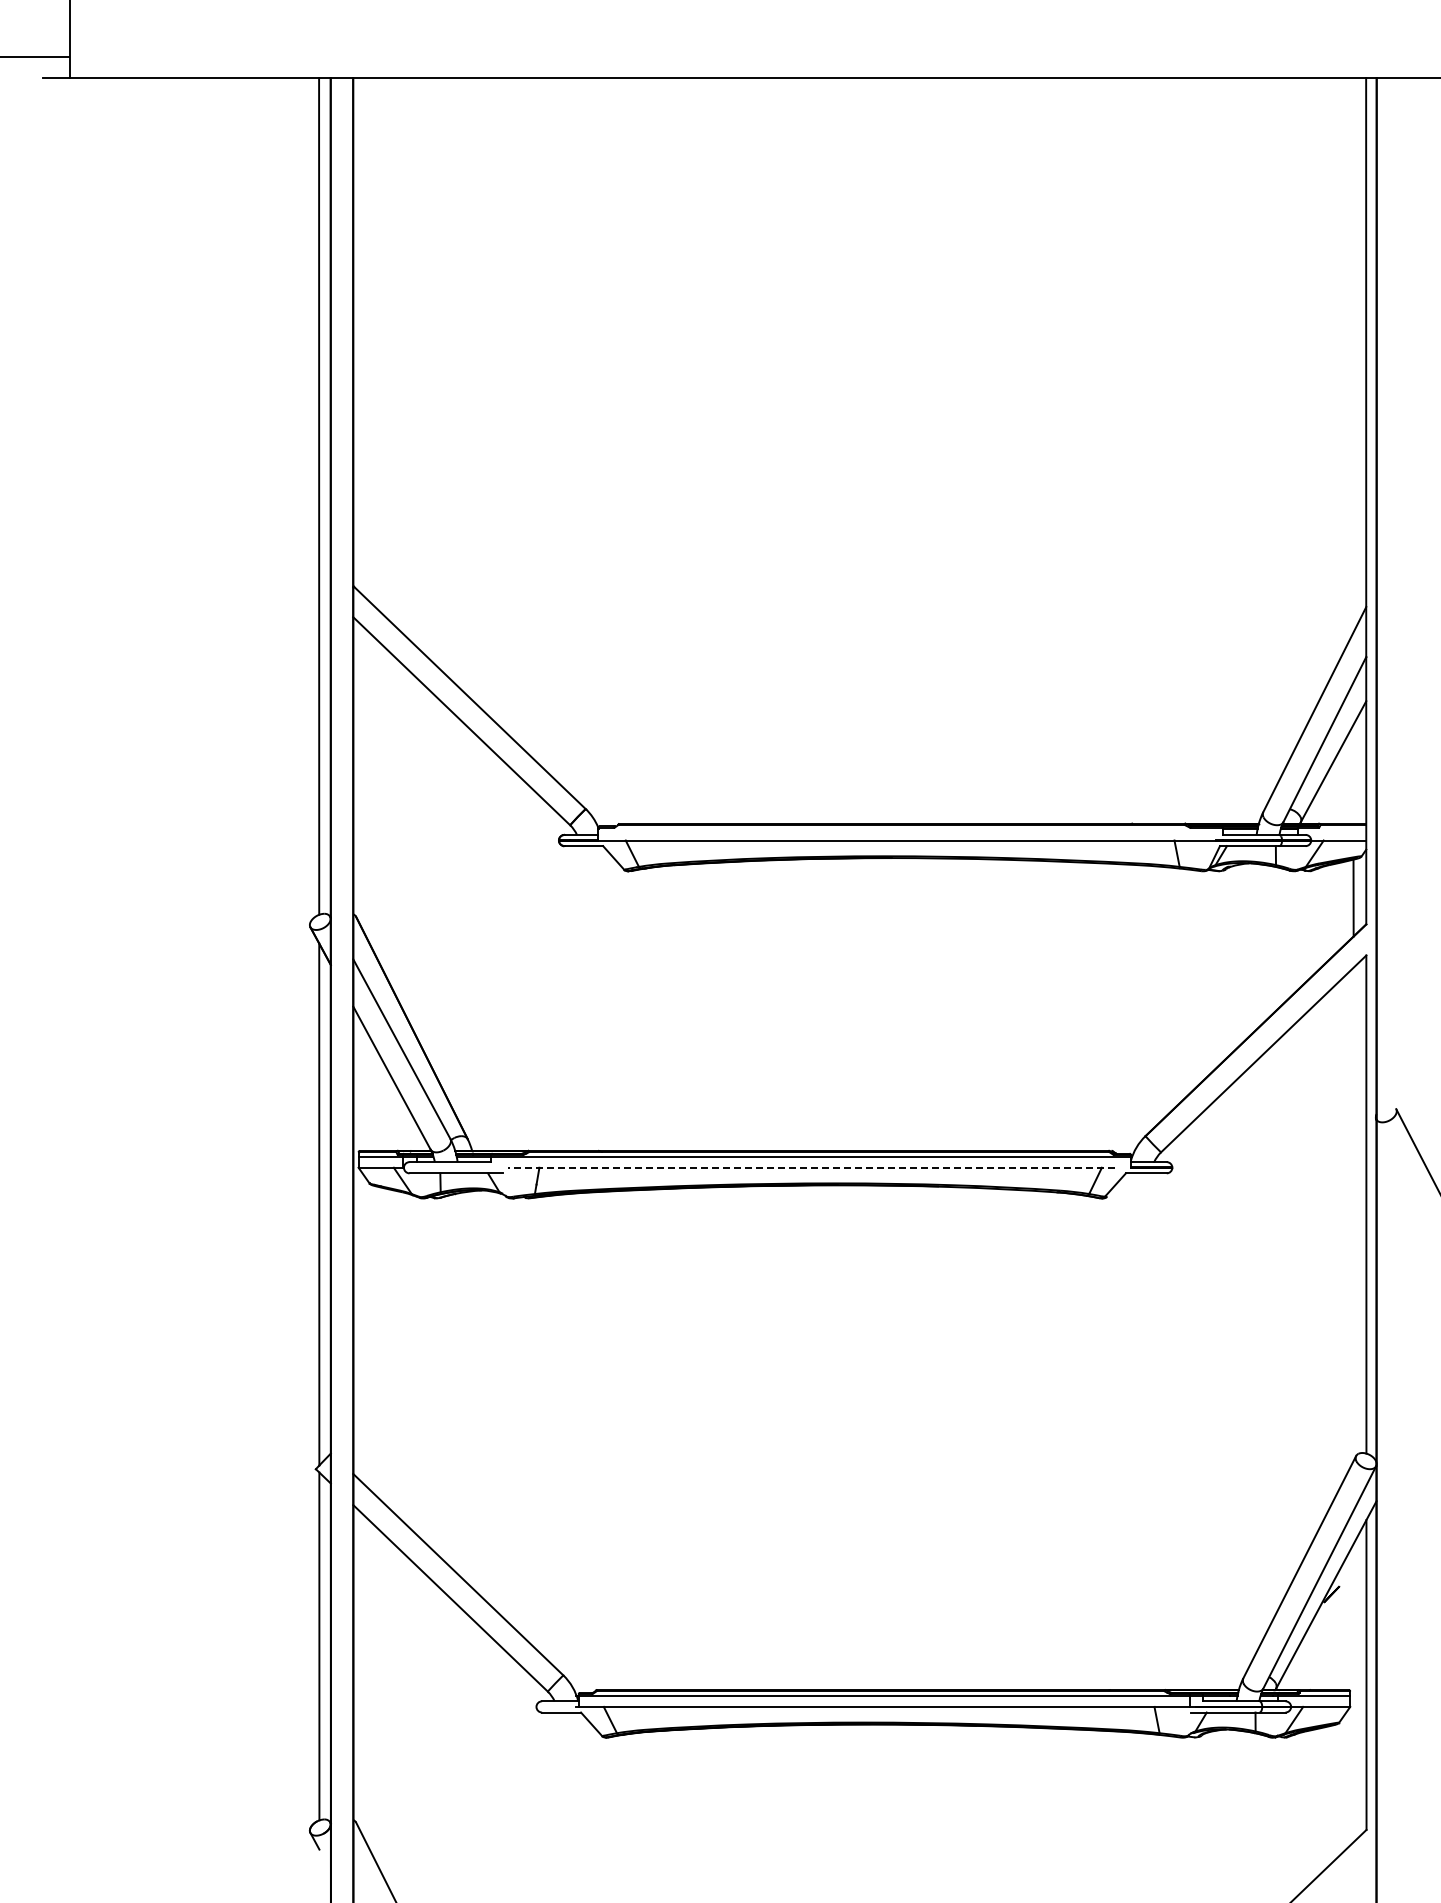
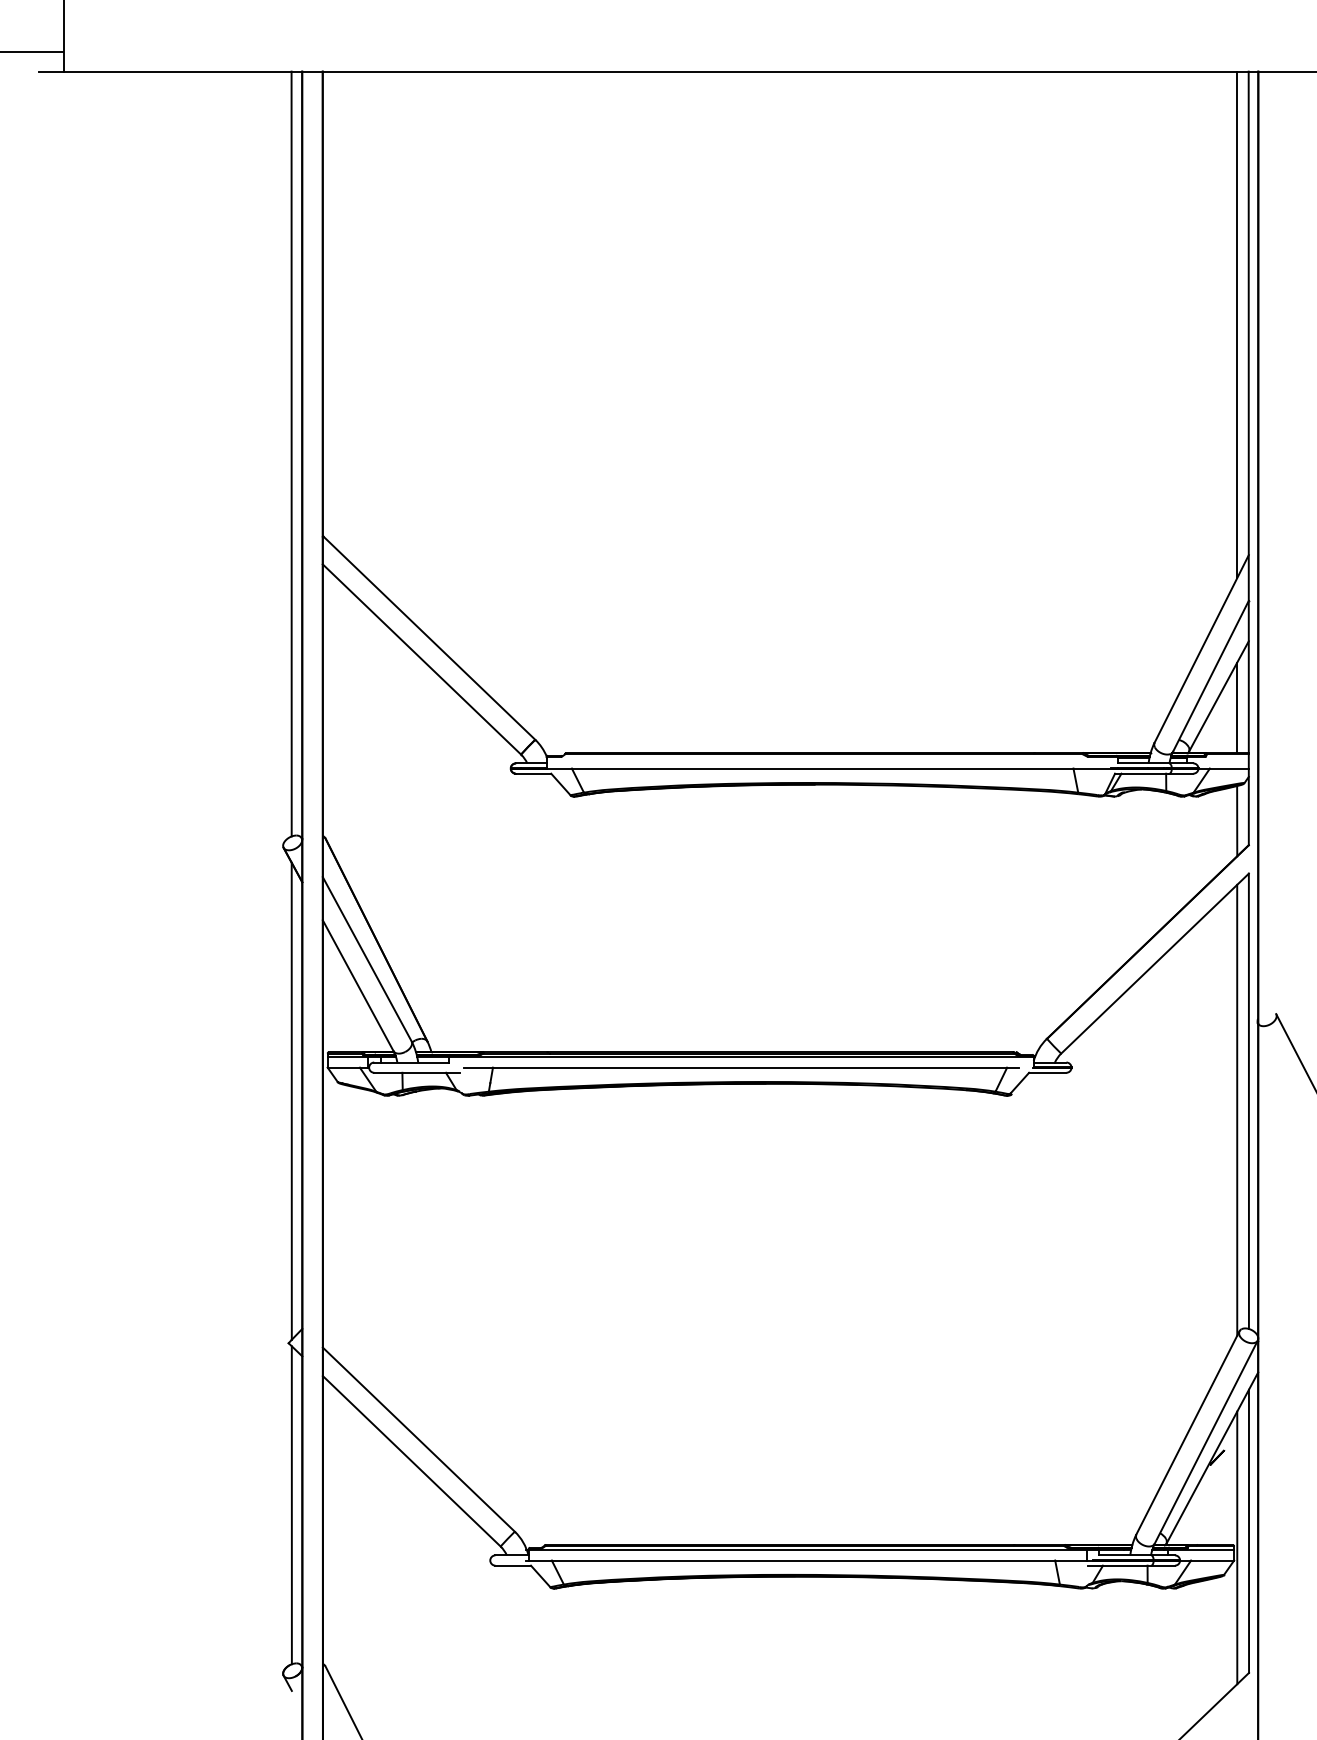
line: (1353, 355) -> (1237, 325), added
line: (1353, 773) -> (1237, 707), added
line: (811, 1167) -> (741, 1067), dashed -> solid
line: (1353, 1213) -> (1237, 1109), added
line: (1353, 1693) -> (1237, 1548), added

